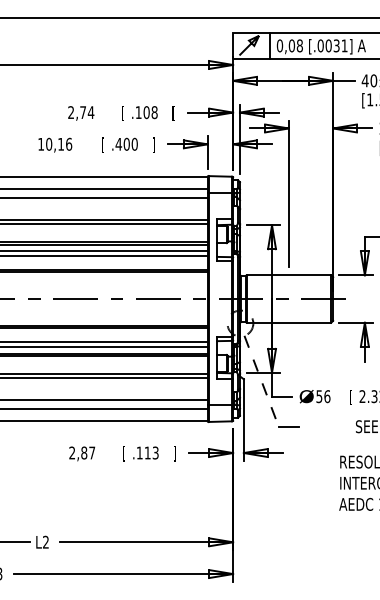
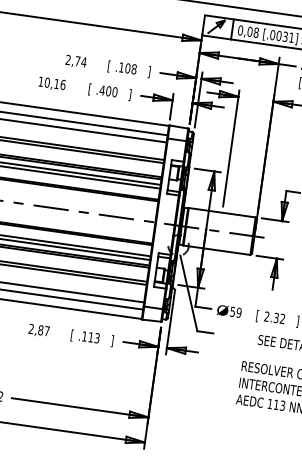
text: (173, 113) -> (149, 72), [ -> ]
line: (261, 381) -> (188, 293), dashed -> solid
text: (327, 396) -> (239, 312), 56 -> 59

